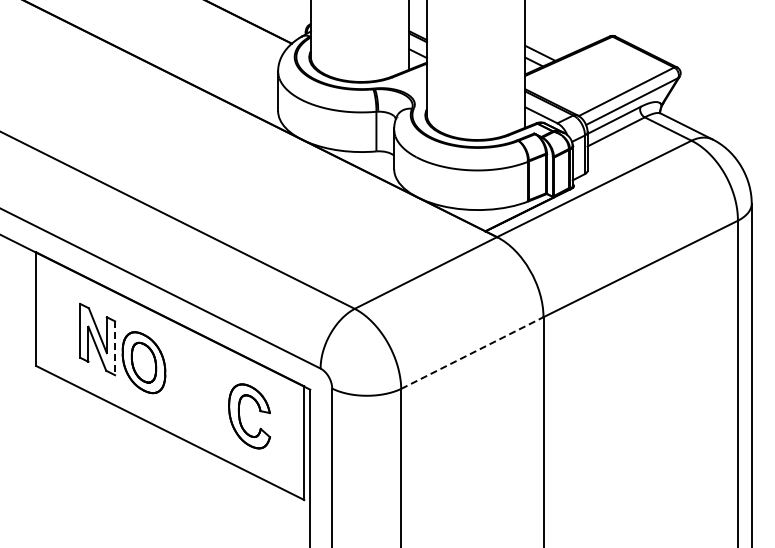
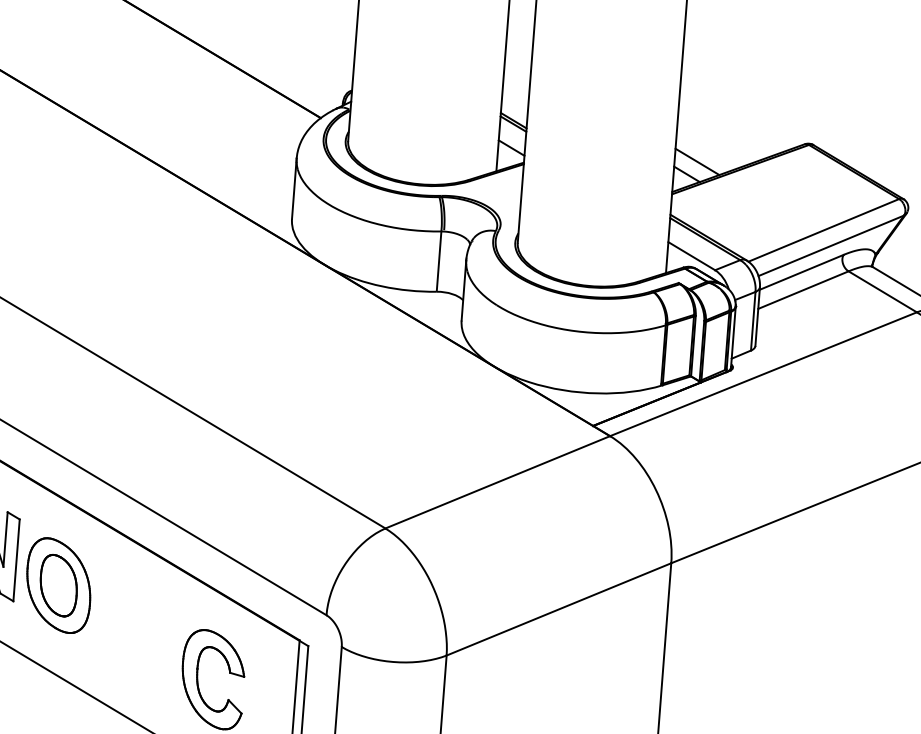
line: (115, 348) -> (17, 560), dashed -> solid
line: (472, 353) -> (559, 610), dashed -> solid

